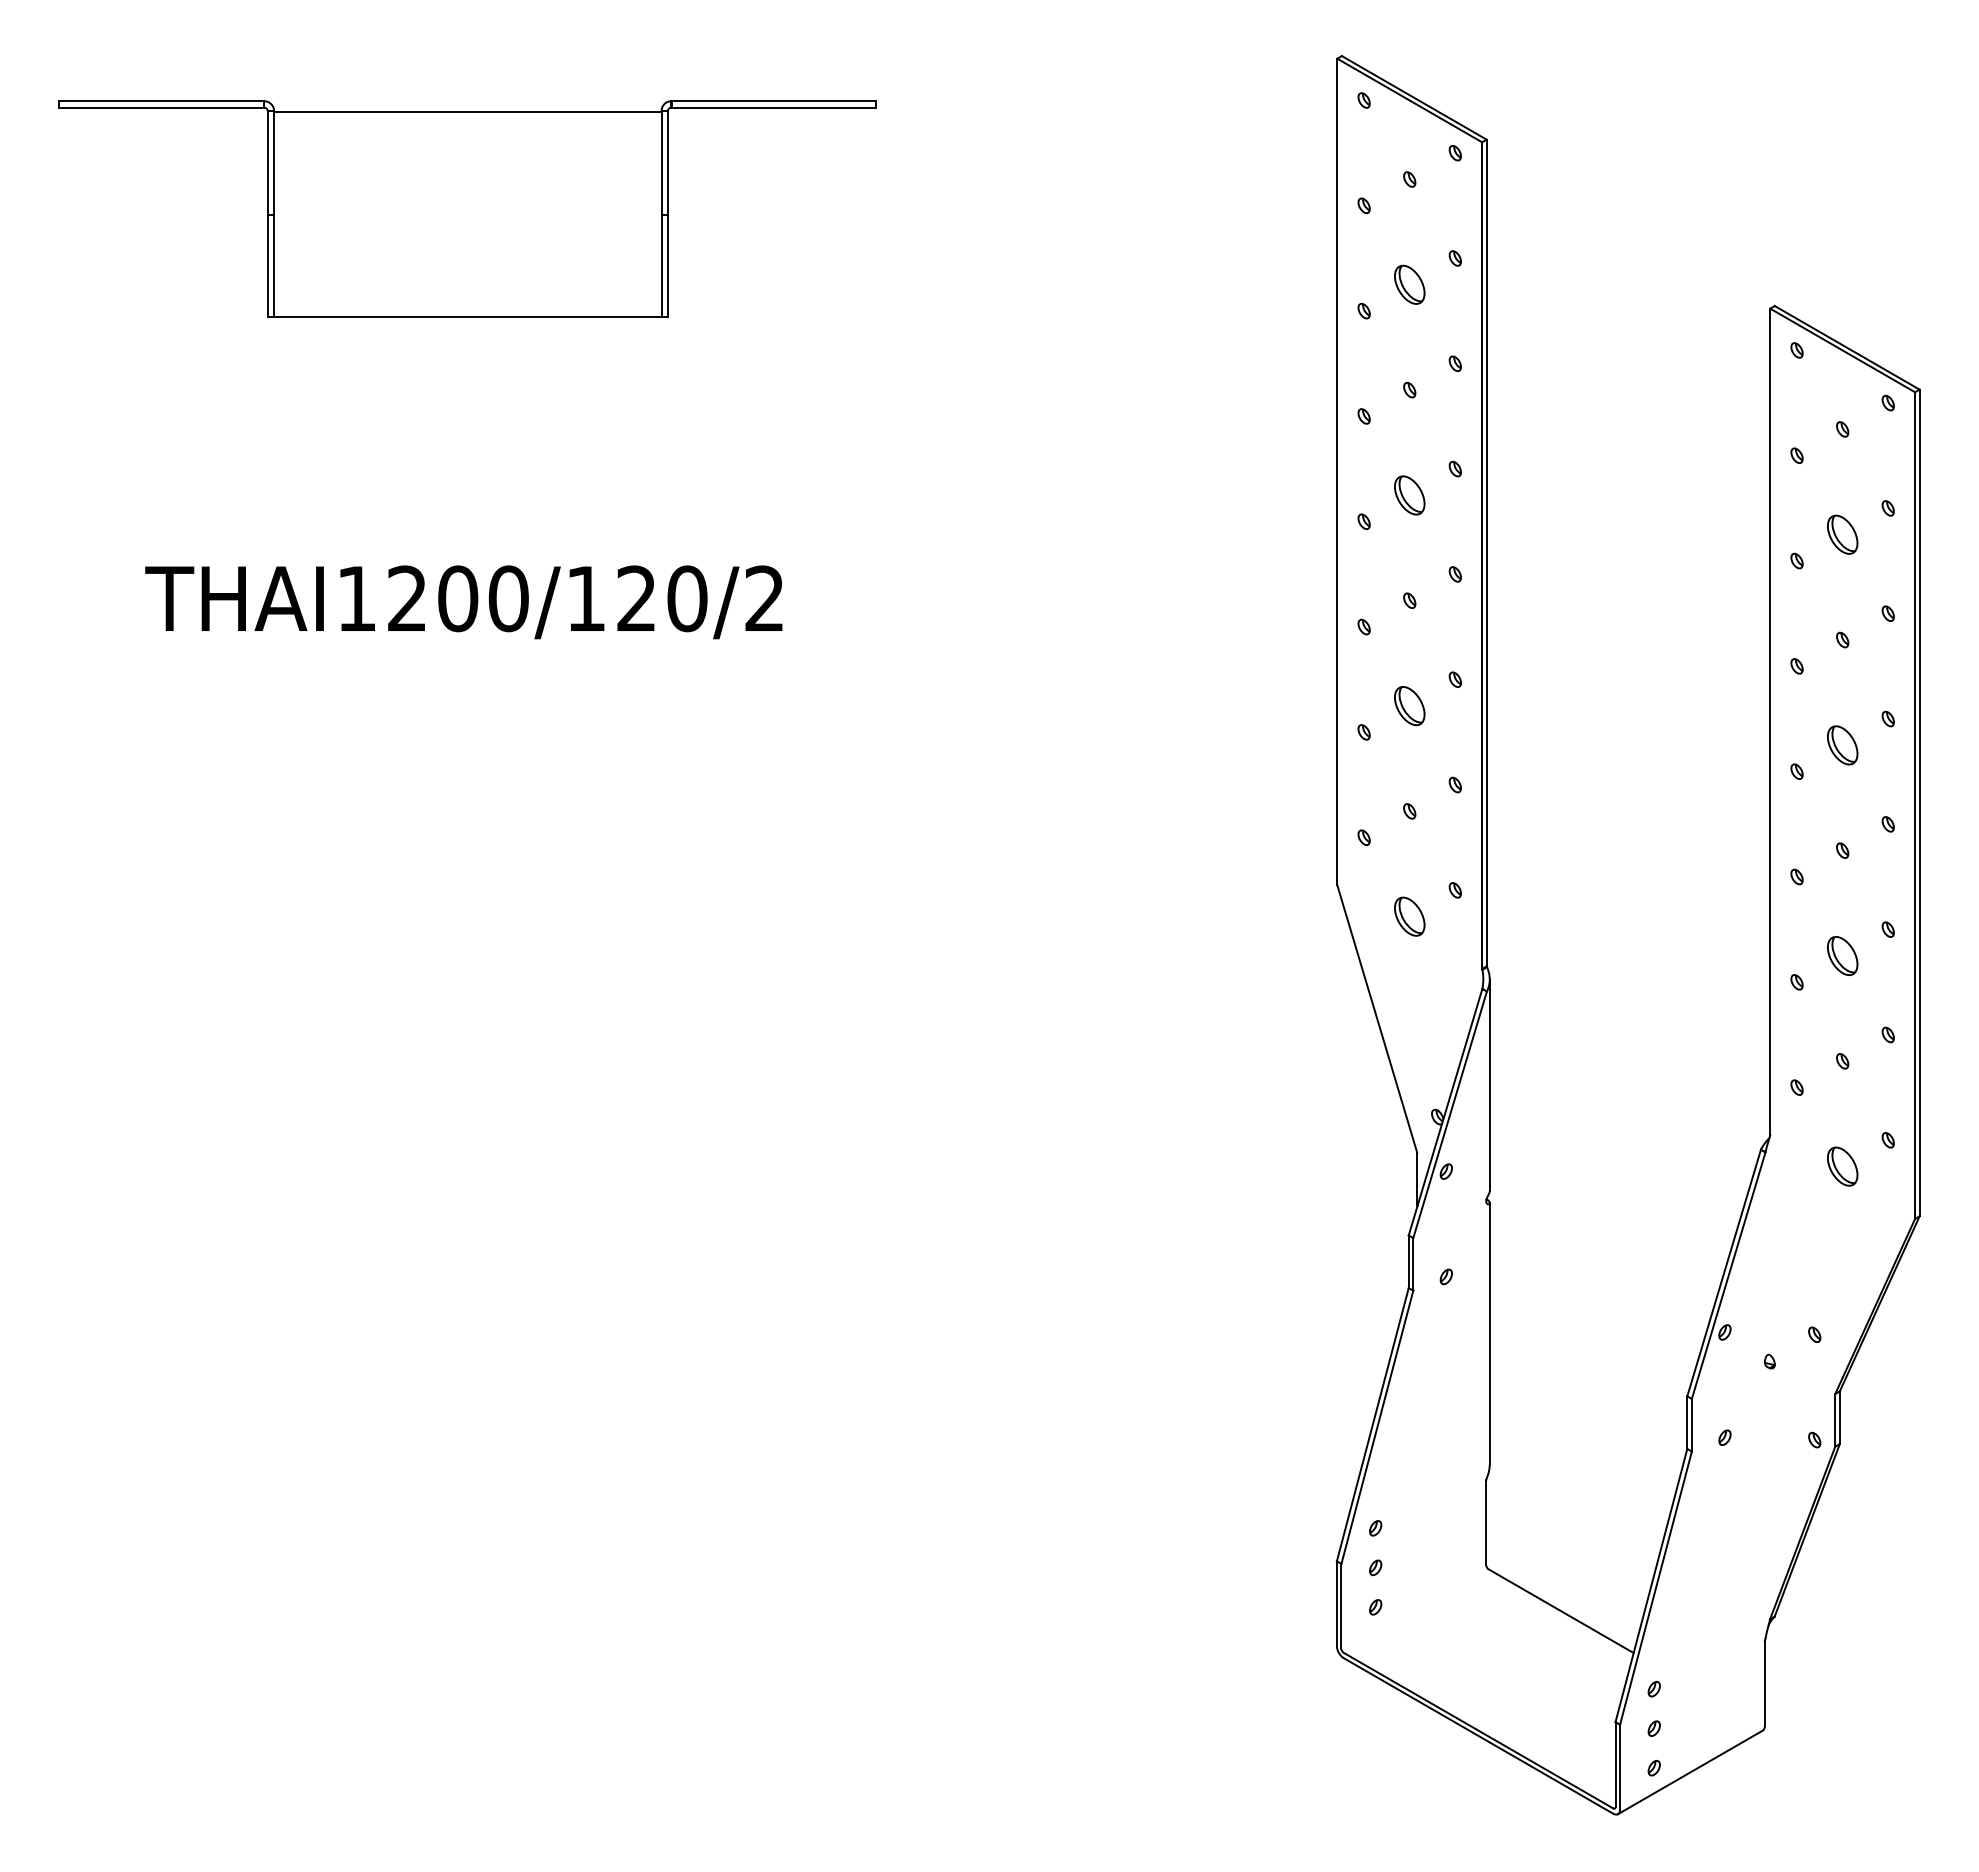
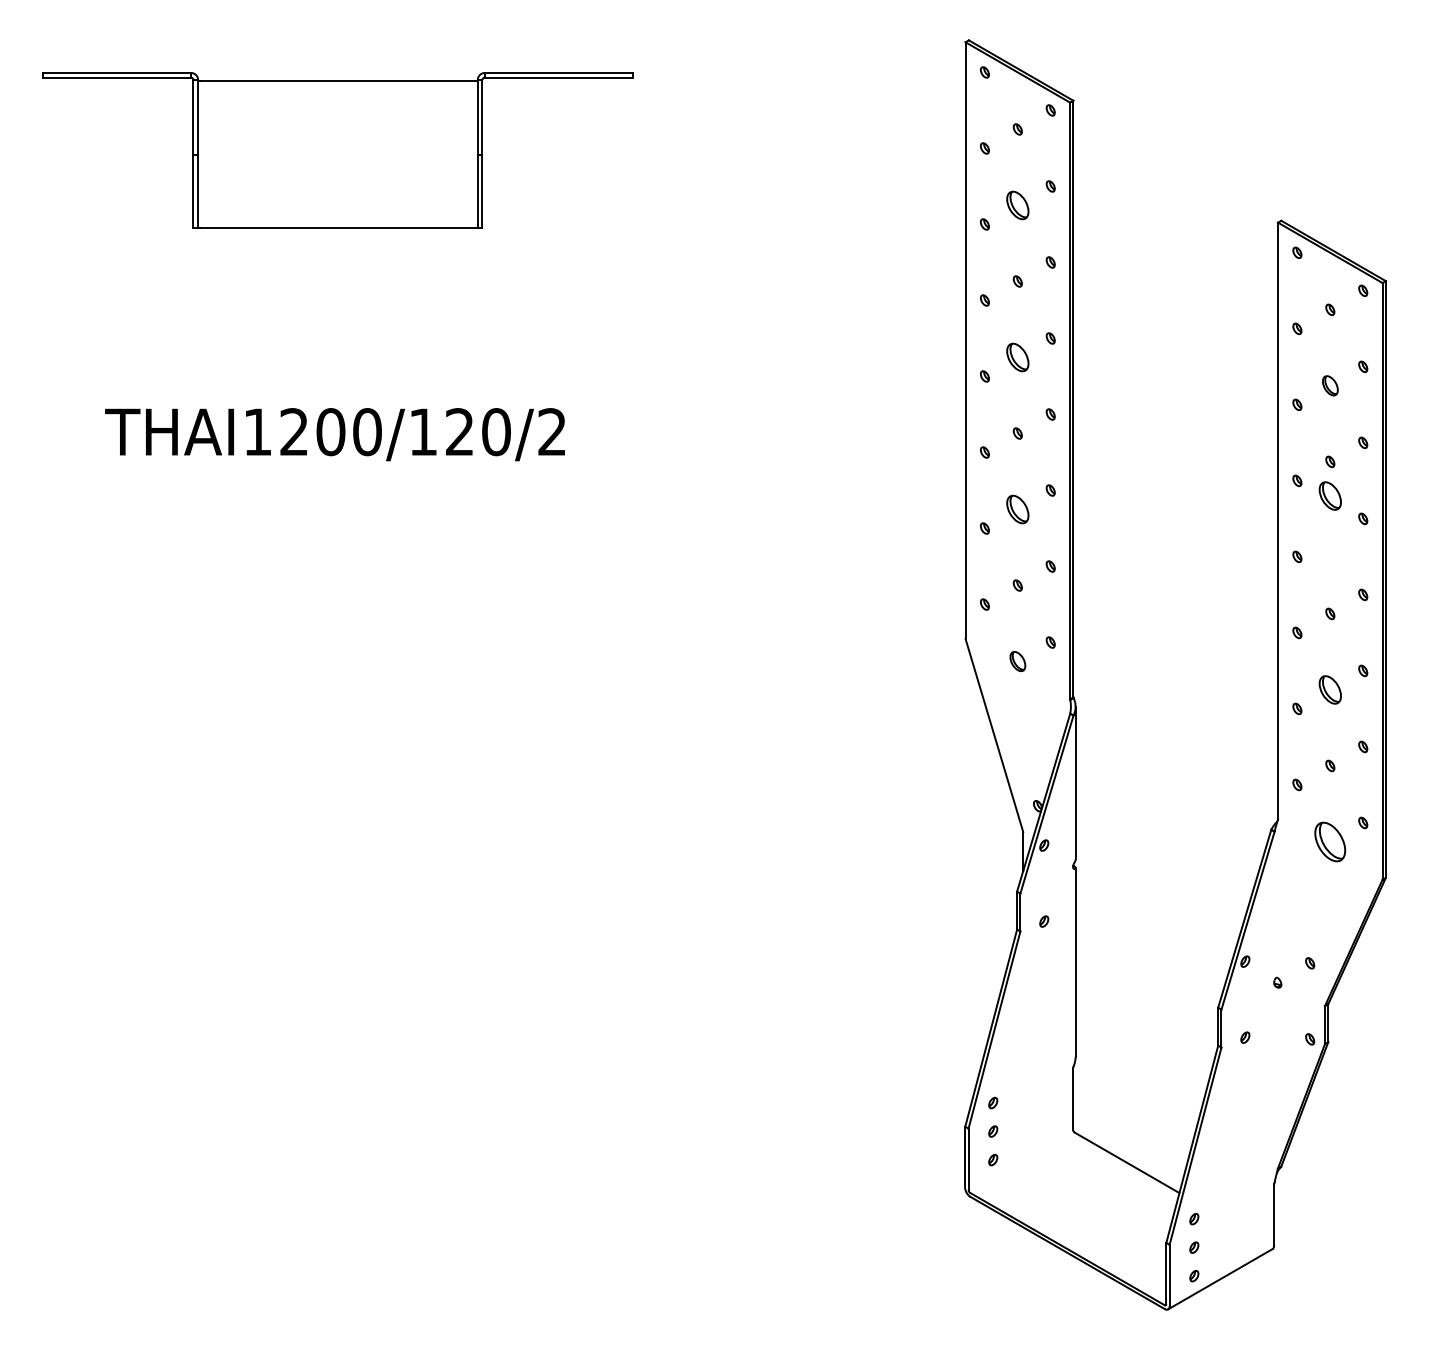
part: (1842, 534) -> (1330, 385), size x0.7
part: (1842, 745) -> (1330, 496), moved
part: (1409, 916) -> (1017, 661), size x0.7
part: (1842, 1166) -> (1330, 841), size x1.4

